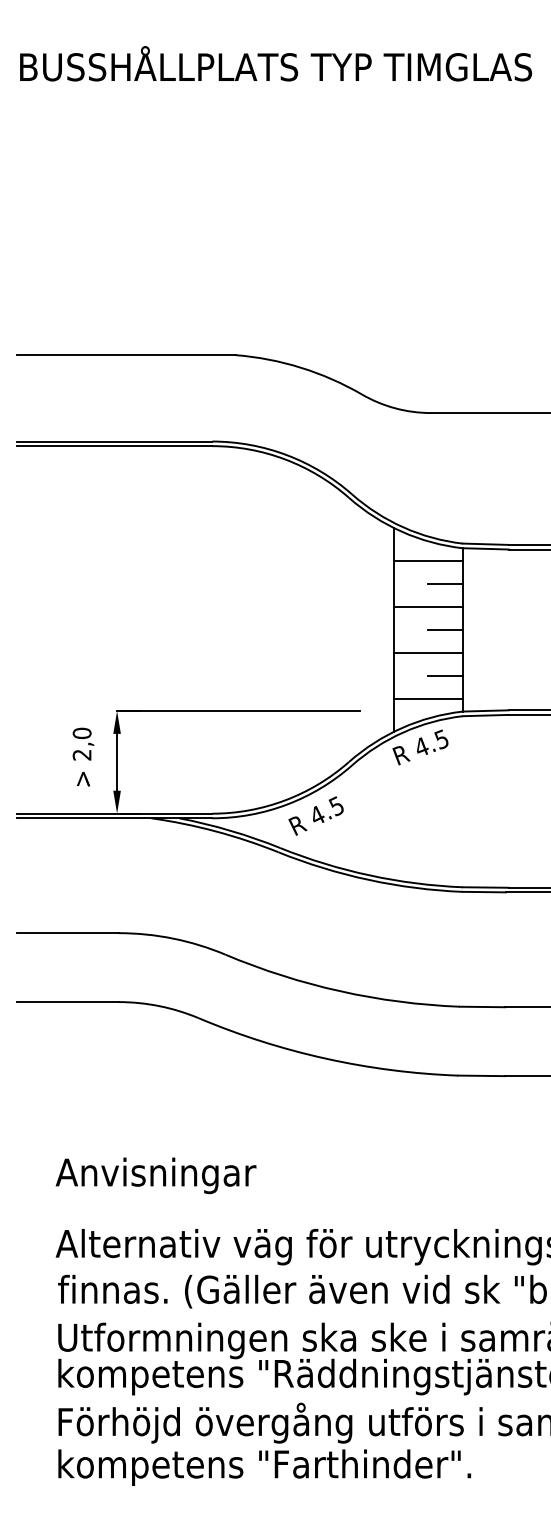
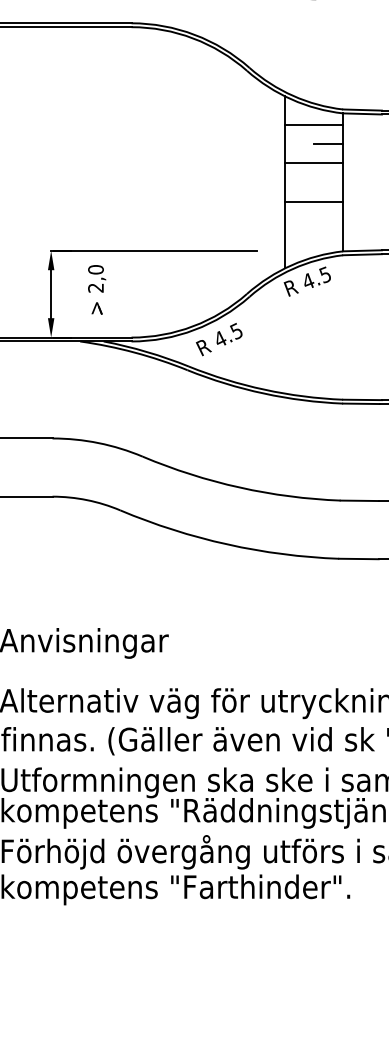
line: (445, 630) -> (328, 182), removed
line: (445, 676) -> (328, 221), removed
line: (427, 699) -> (313, 241), removed
part: (83, 756) -> (97, 289), moved

